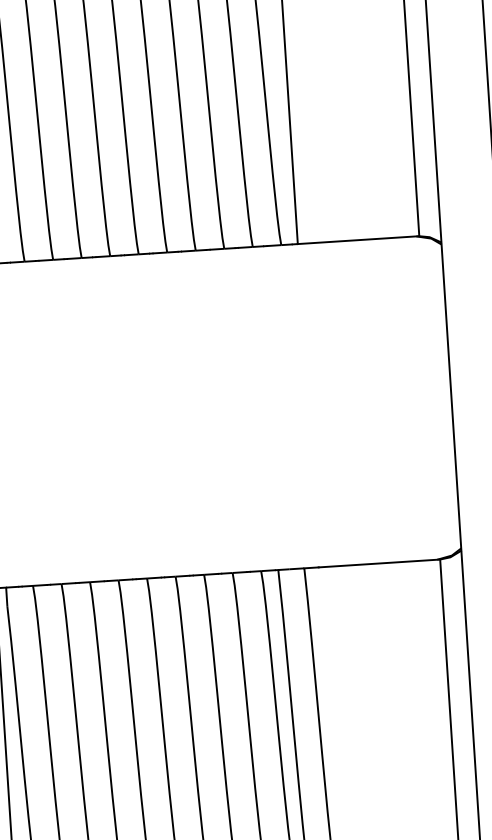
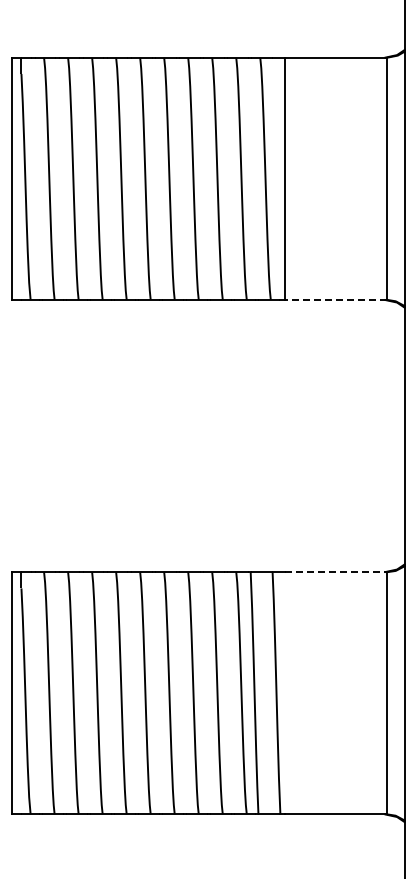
line: (358, 239) -> (335, 299), solid -> dashed
line: (379, 563) -> (335, 572), solid -> dashed

